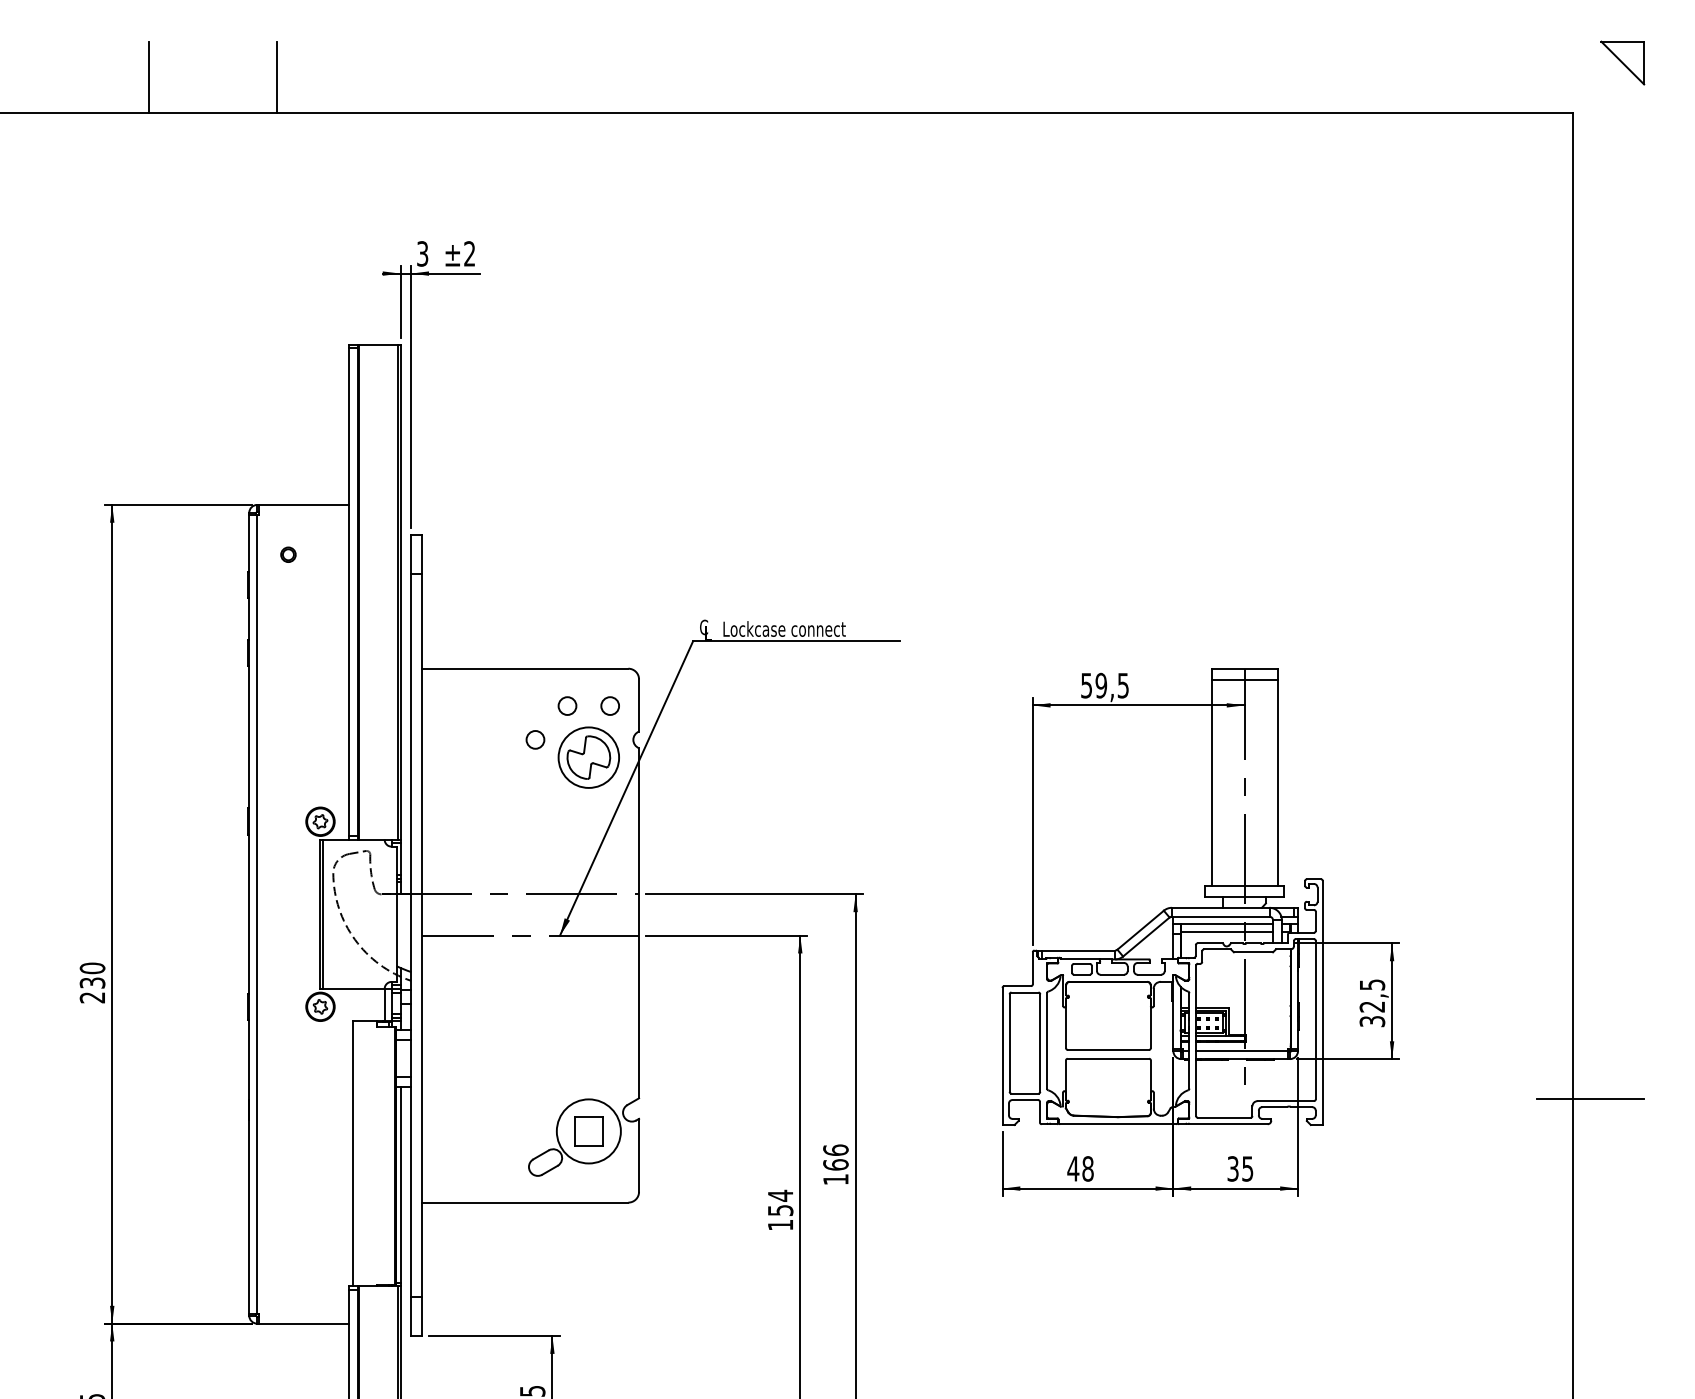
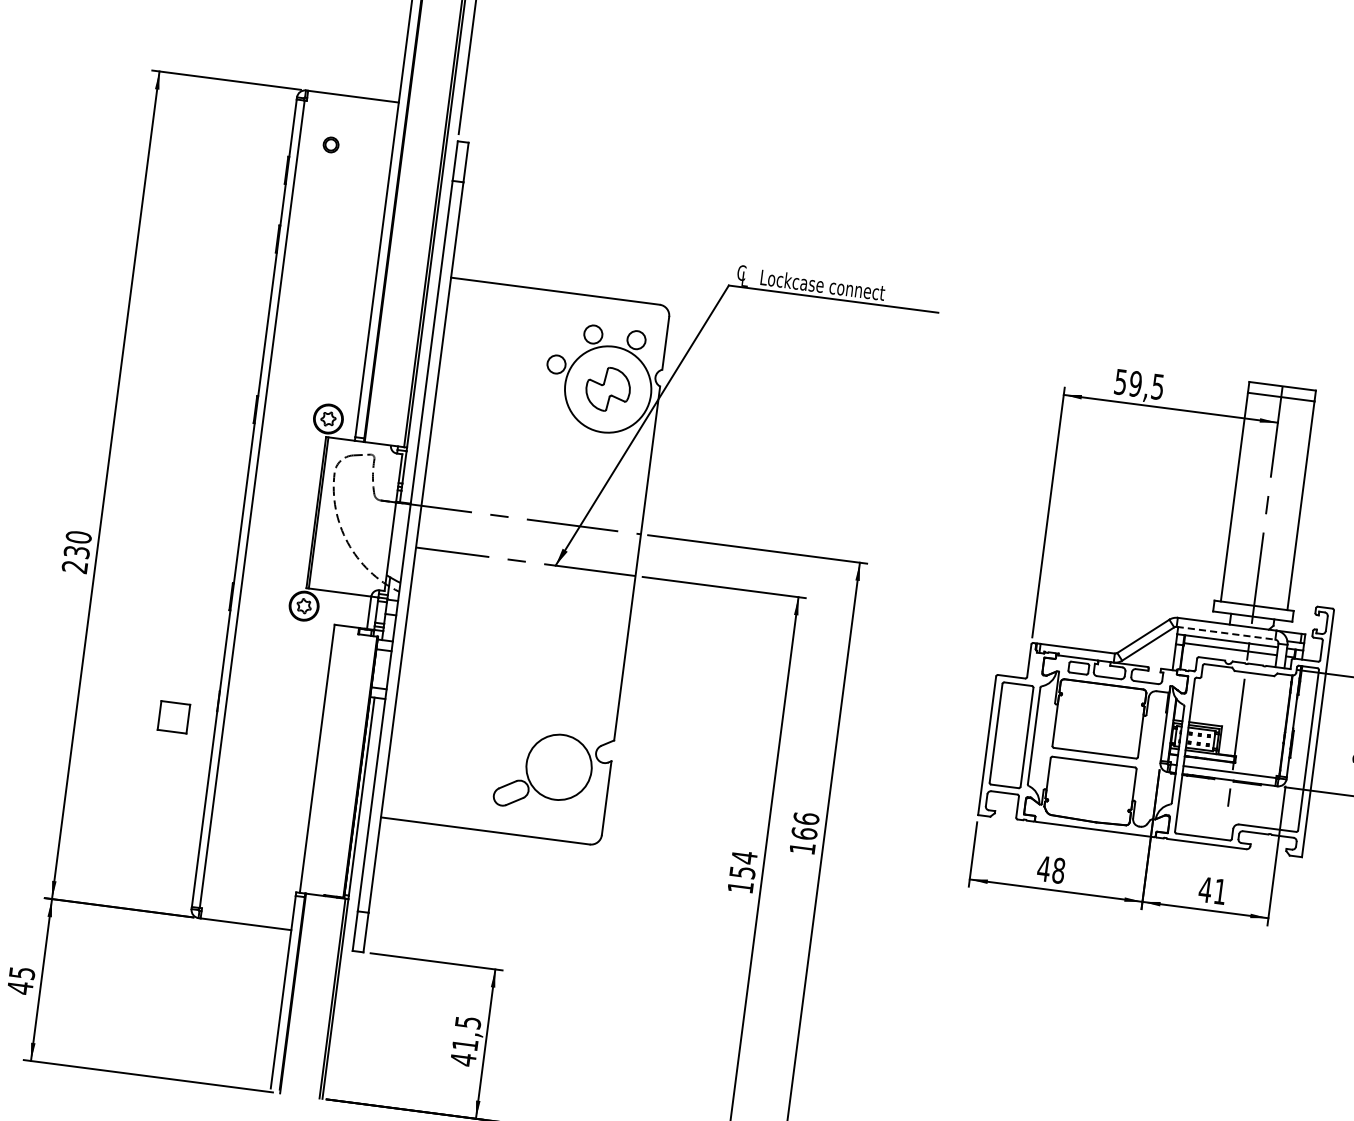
circle: (588, 757) -> (607, 389), size x1.4
line: (1220, 916) -> (1225, 633), solid -> dashed
part: (588, 1131) -> (173, 717), moved
text: (1240, 1168) -> (1212, 890), 35 -> 41

